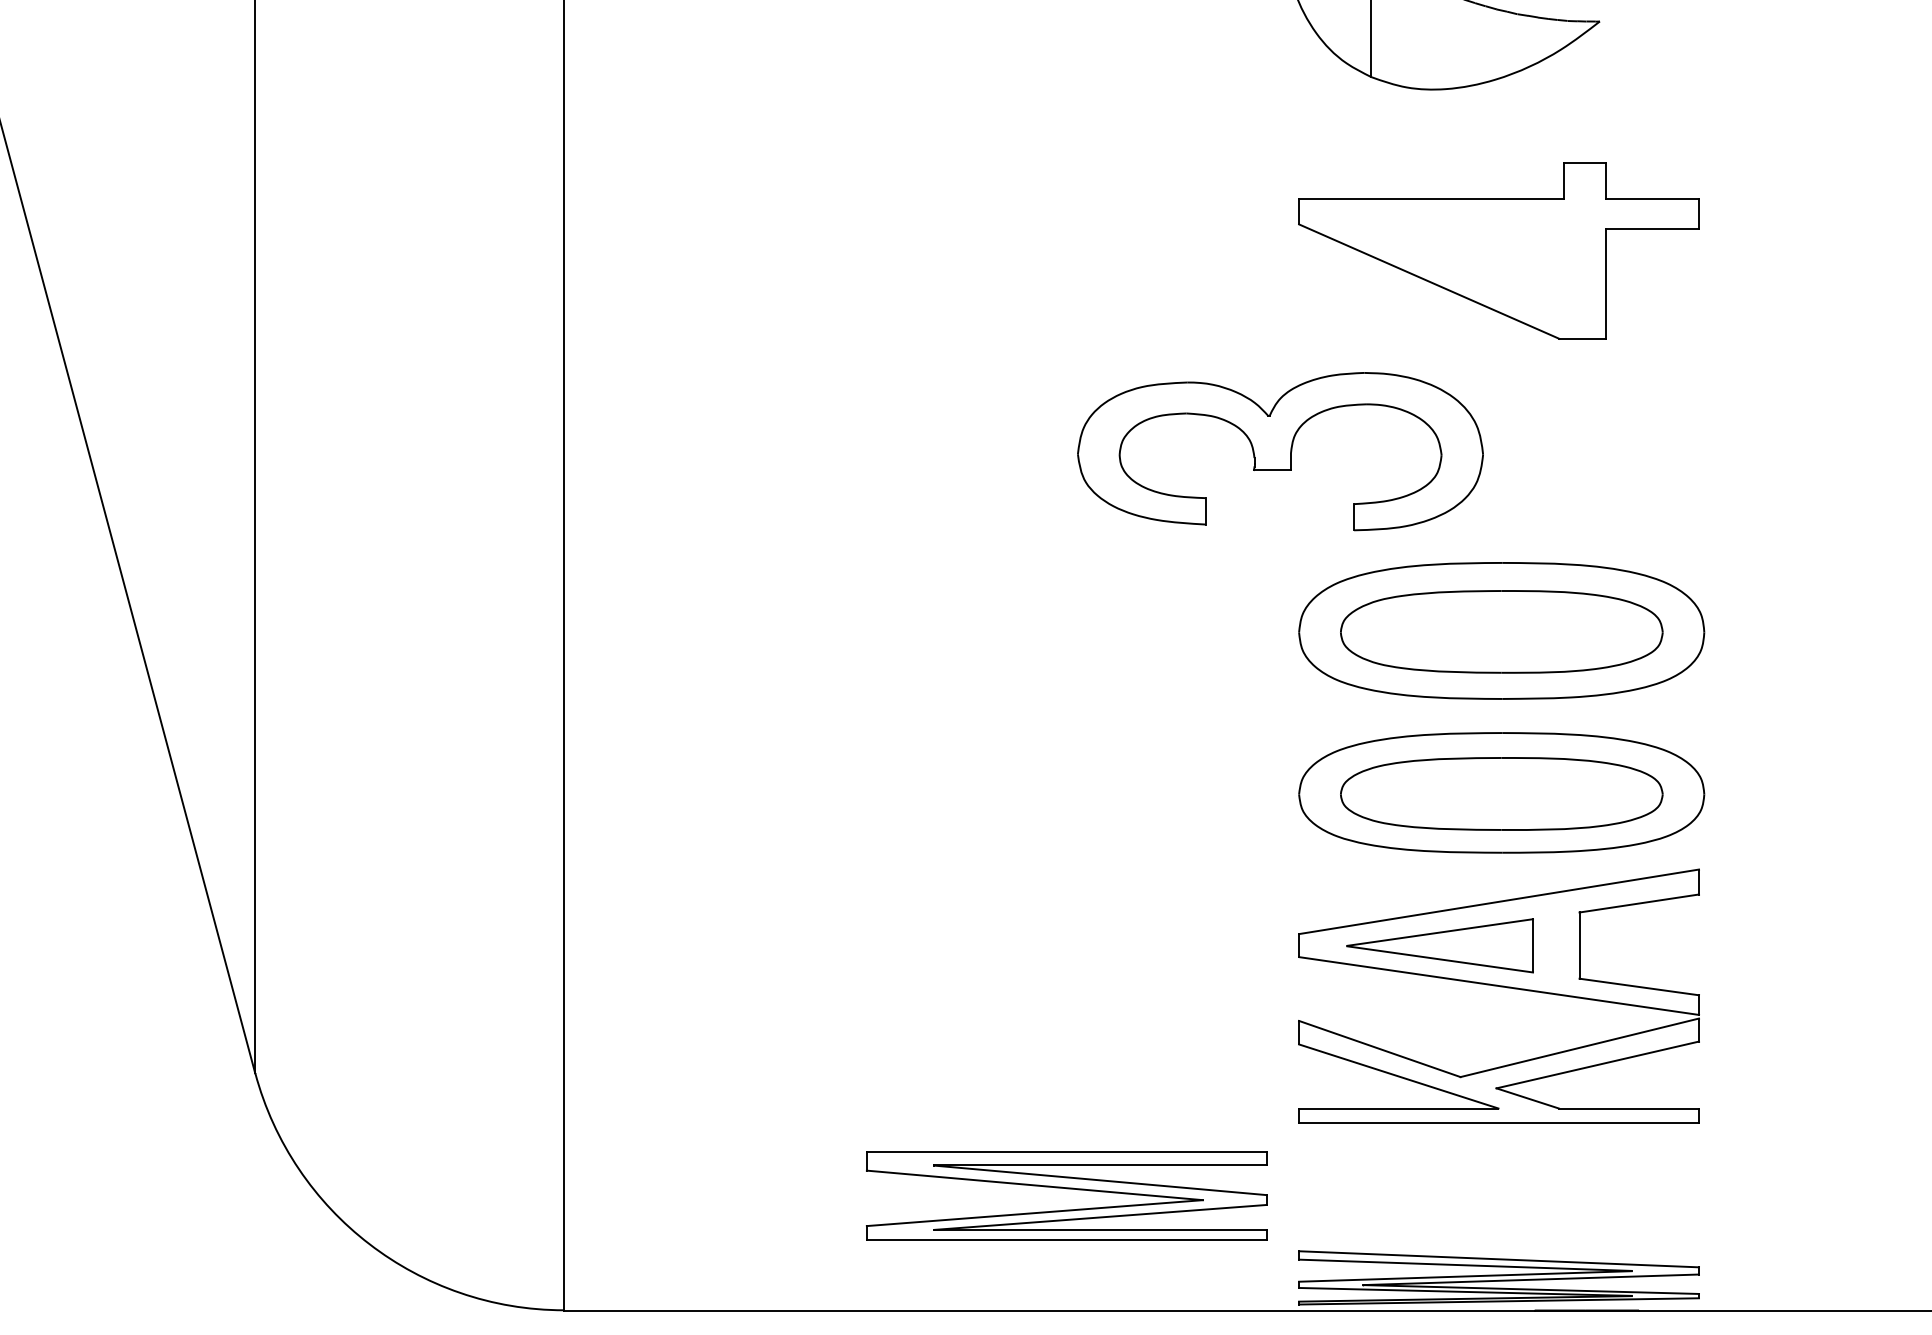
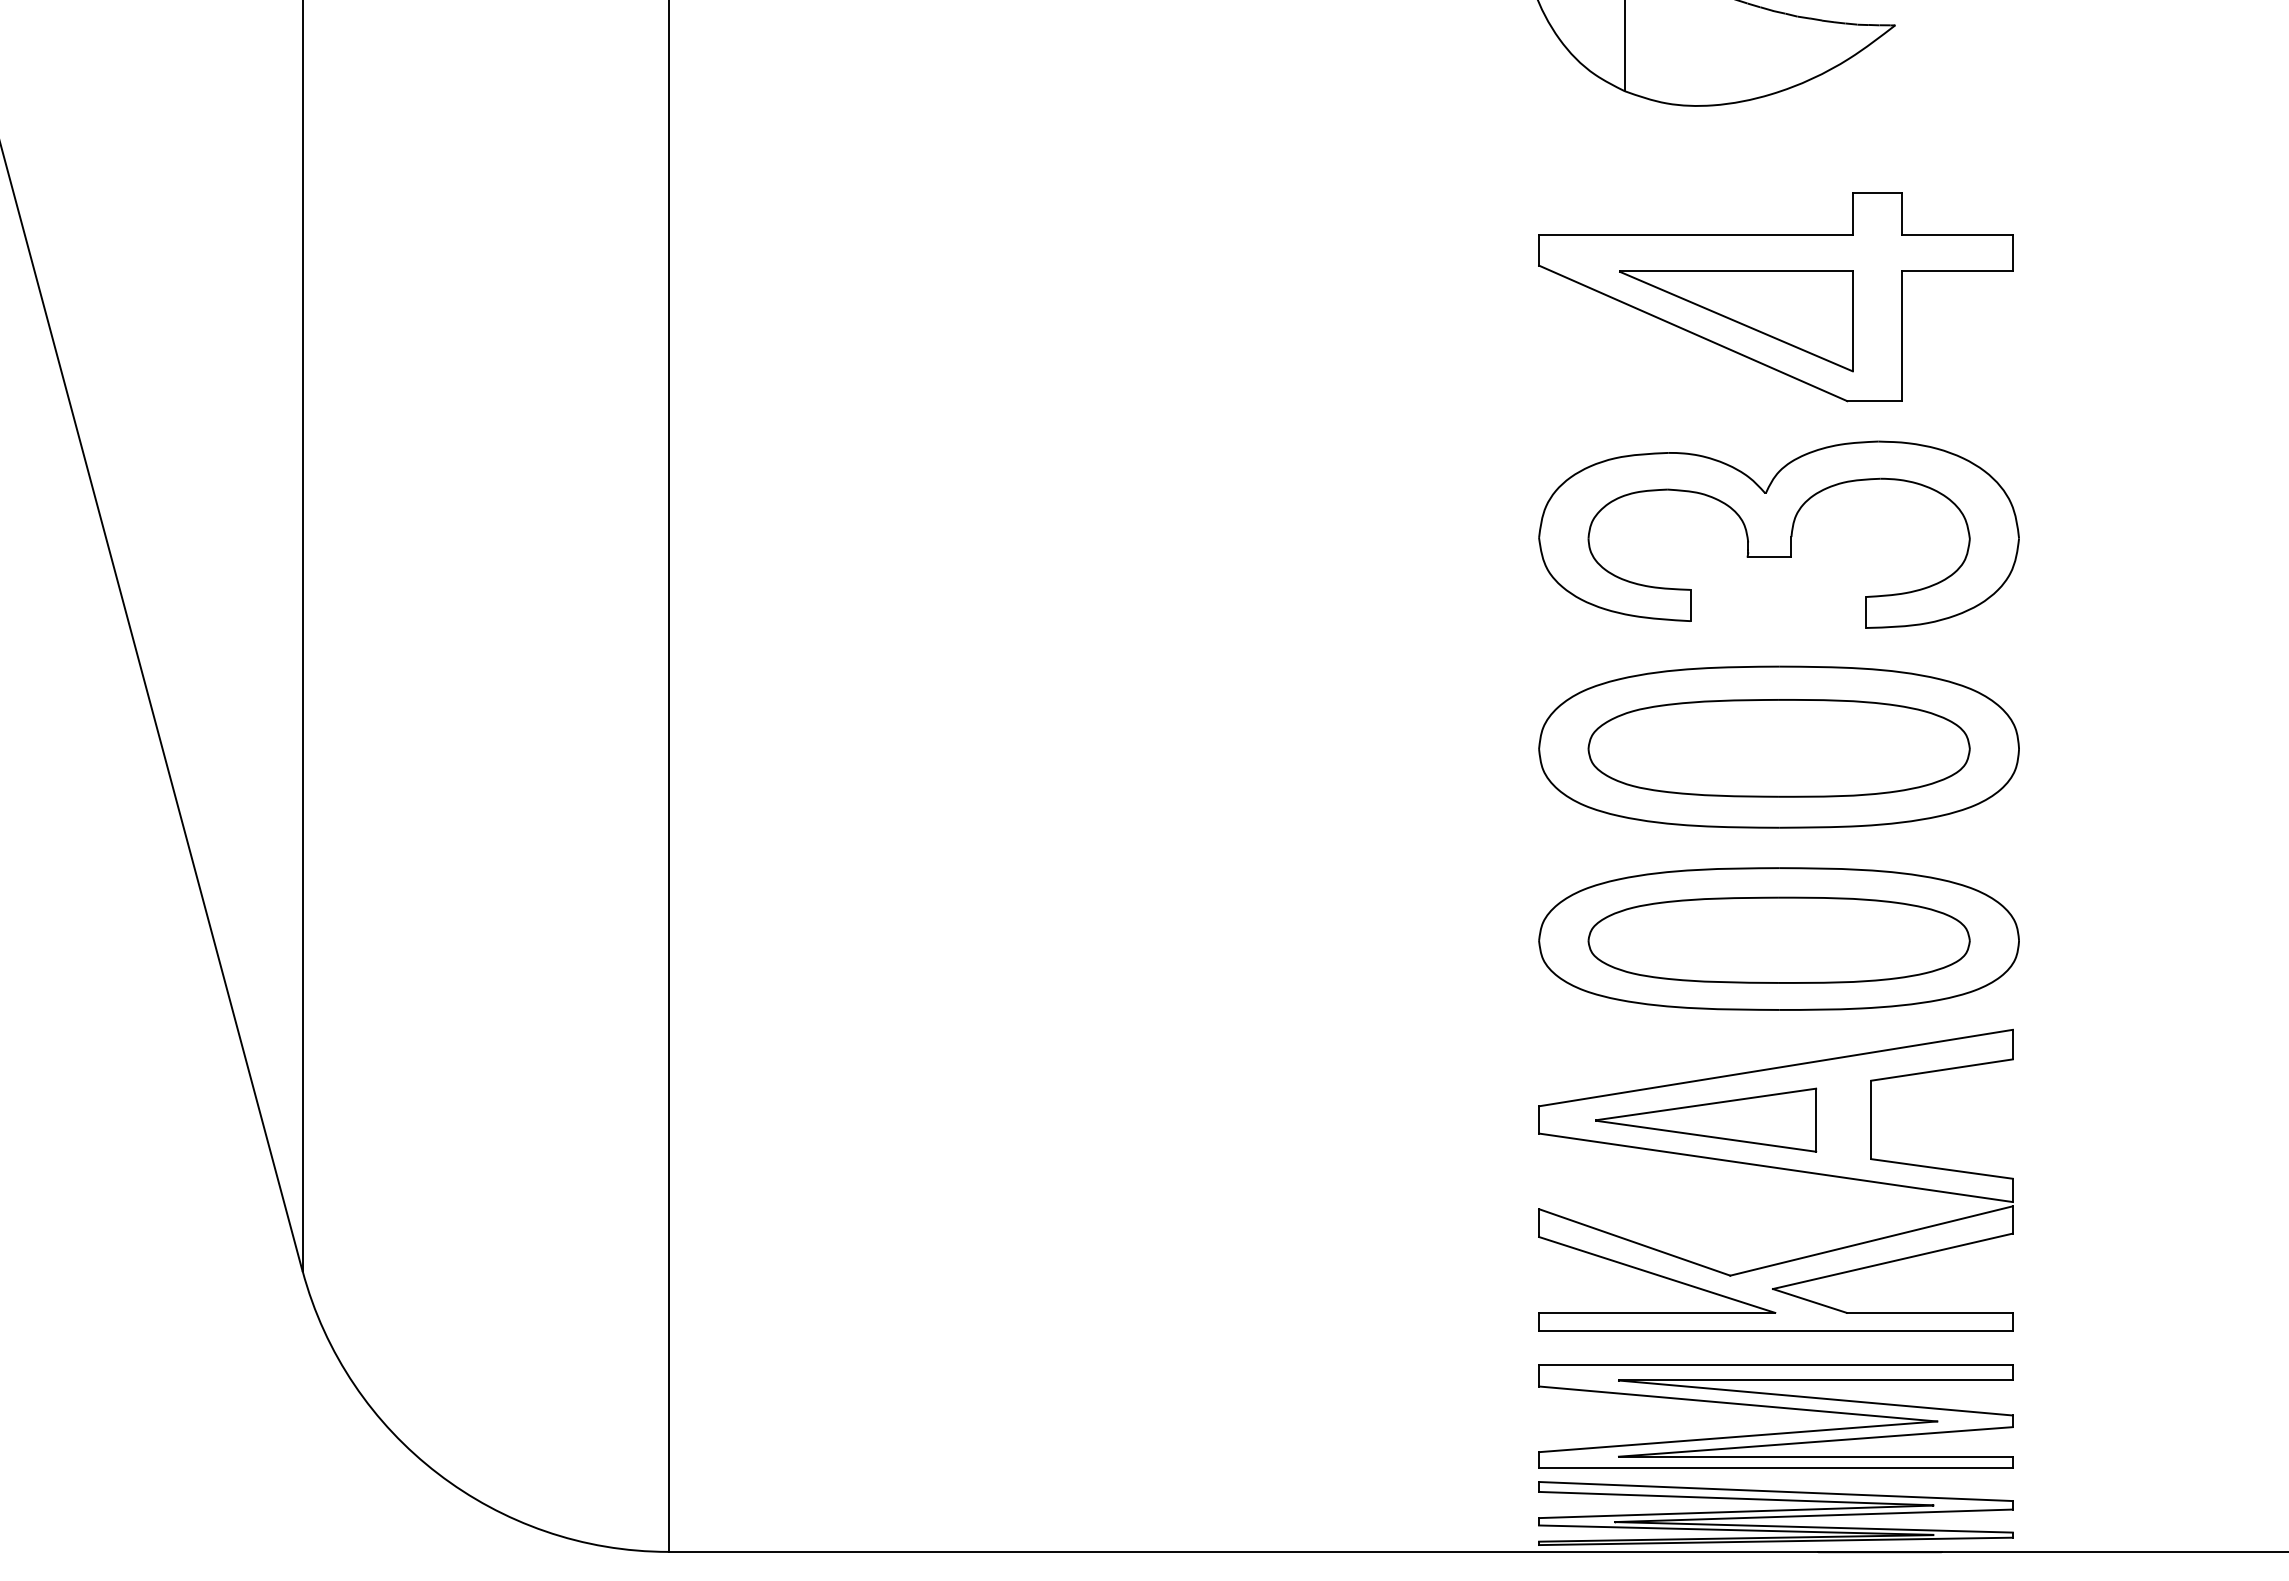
part: (1465, 271) -> (1736, 321), added
part: (1280, 451) -> (1778, 534), moved
part: (1066, 1189) -> (1775, 1408), moved

